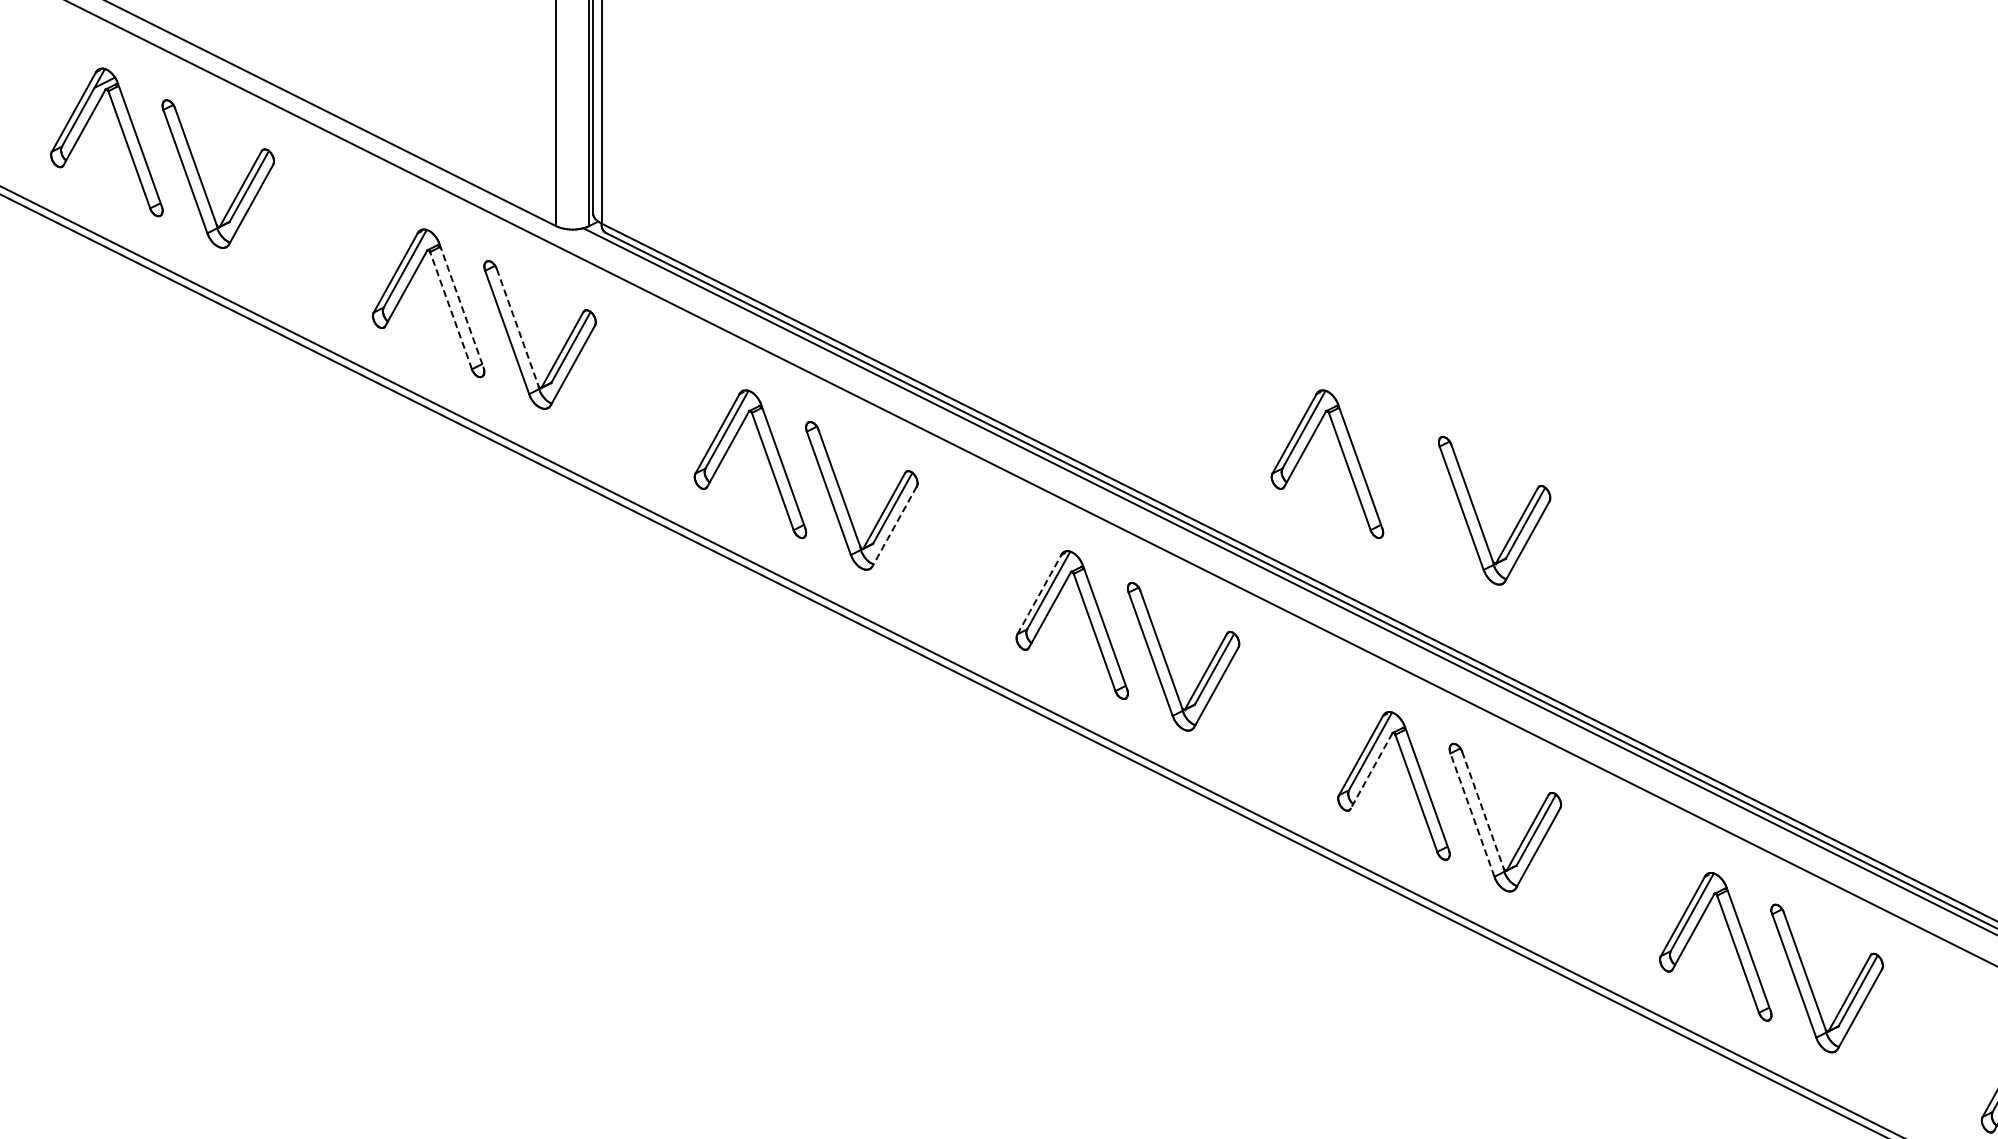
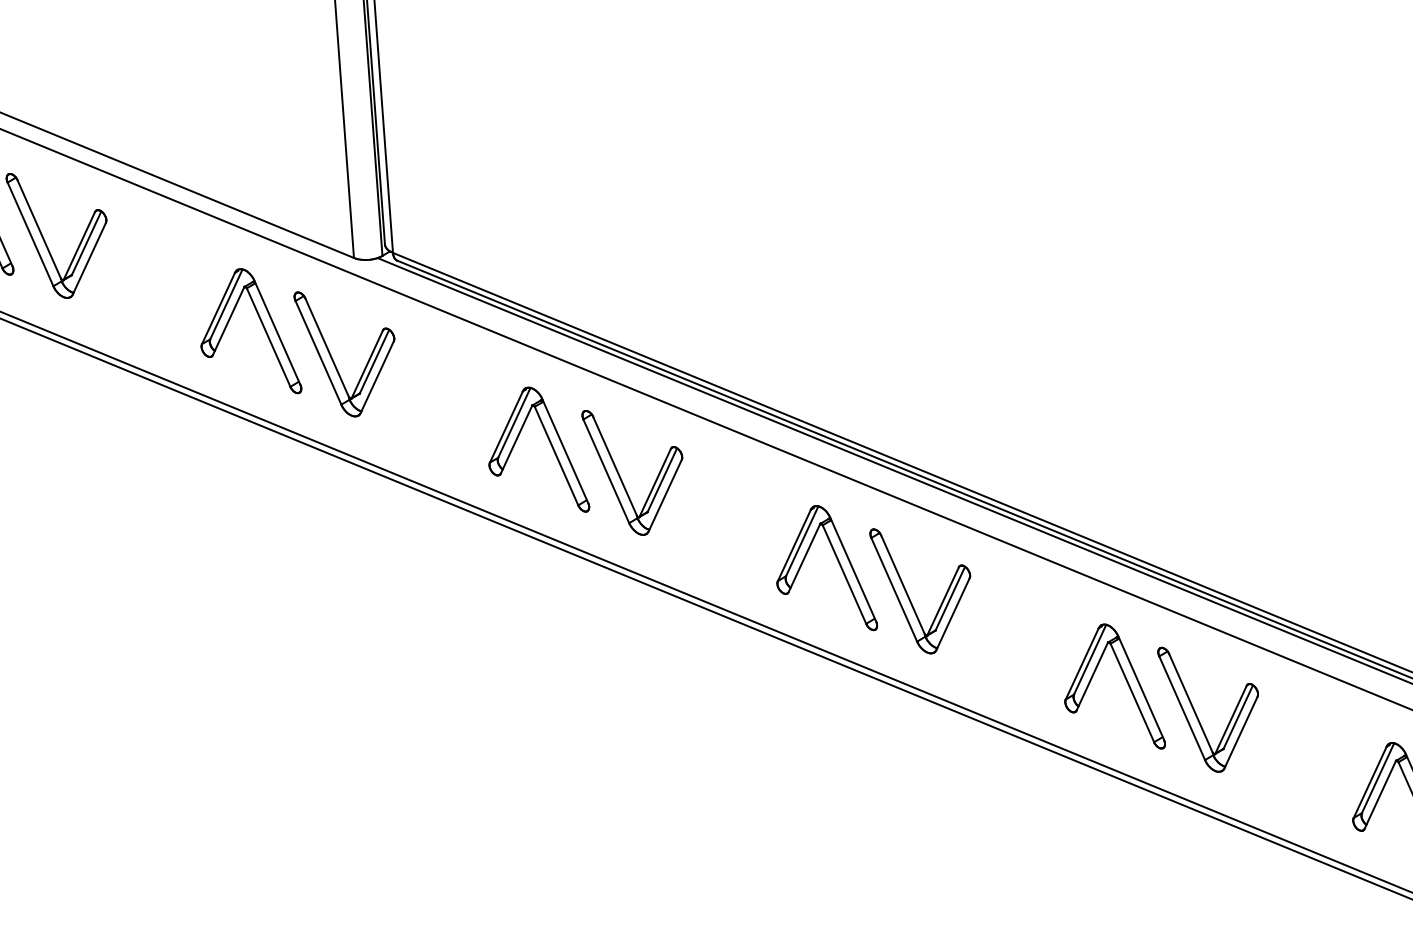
line: (461, 306) -> (277, 333), dashed -> solid
line: (450, 310) -> (268, 337), dashed -> solid
line: (517, 328) -> (327, 348), dashed -> solid
part: (1343, 457) -> (1048, 407), removed
part: (1477, 514) -> (1167, 448), removed
line: (894, 526) -> (665, 495), dashed -> solid
line: (1039, 594) -> (794, 545), dashed -> solid
line: (1371, 771) -> (1092, 676), dashed -> solid
line: (1483, 810) -> (1191, 703), dashed -> solid
line: (1472, 814) -> (1182, 707), dashed -> solid

